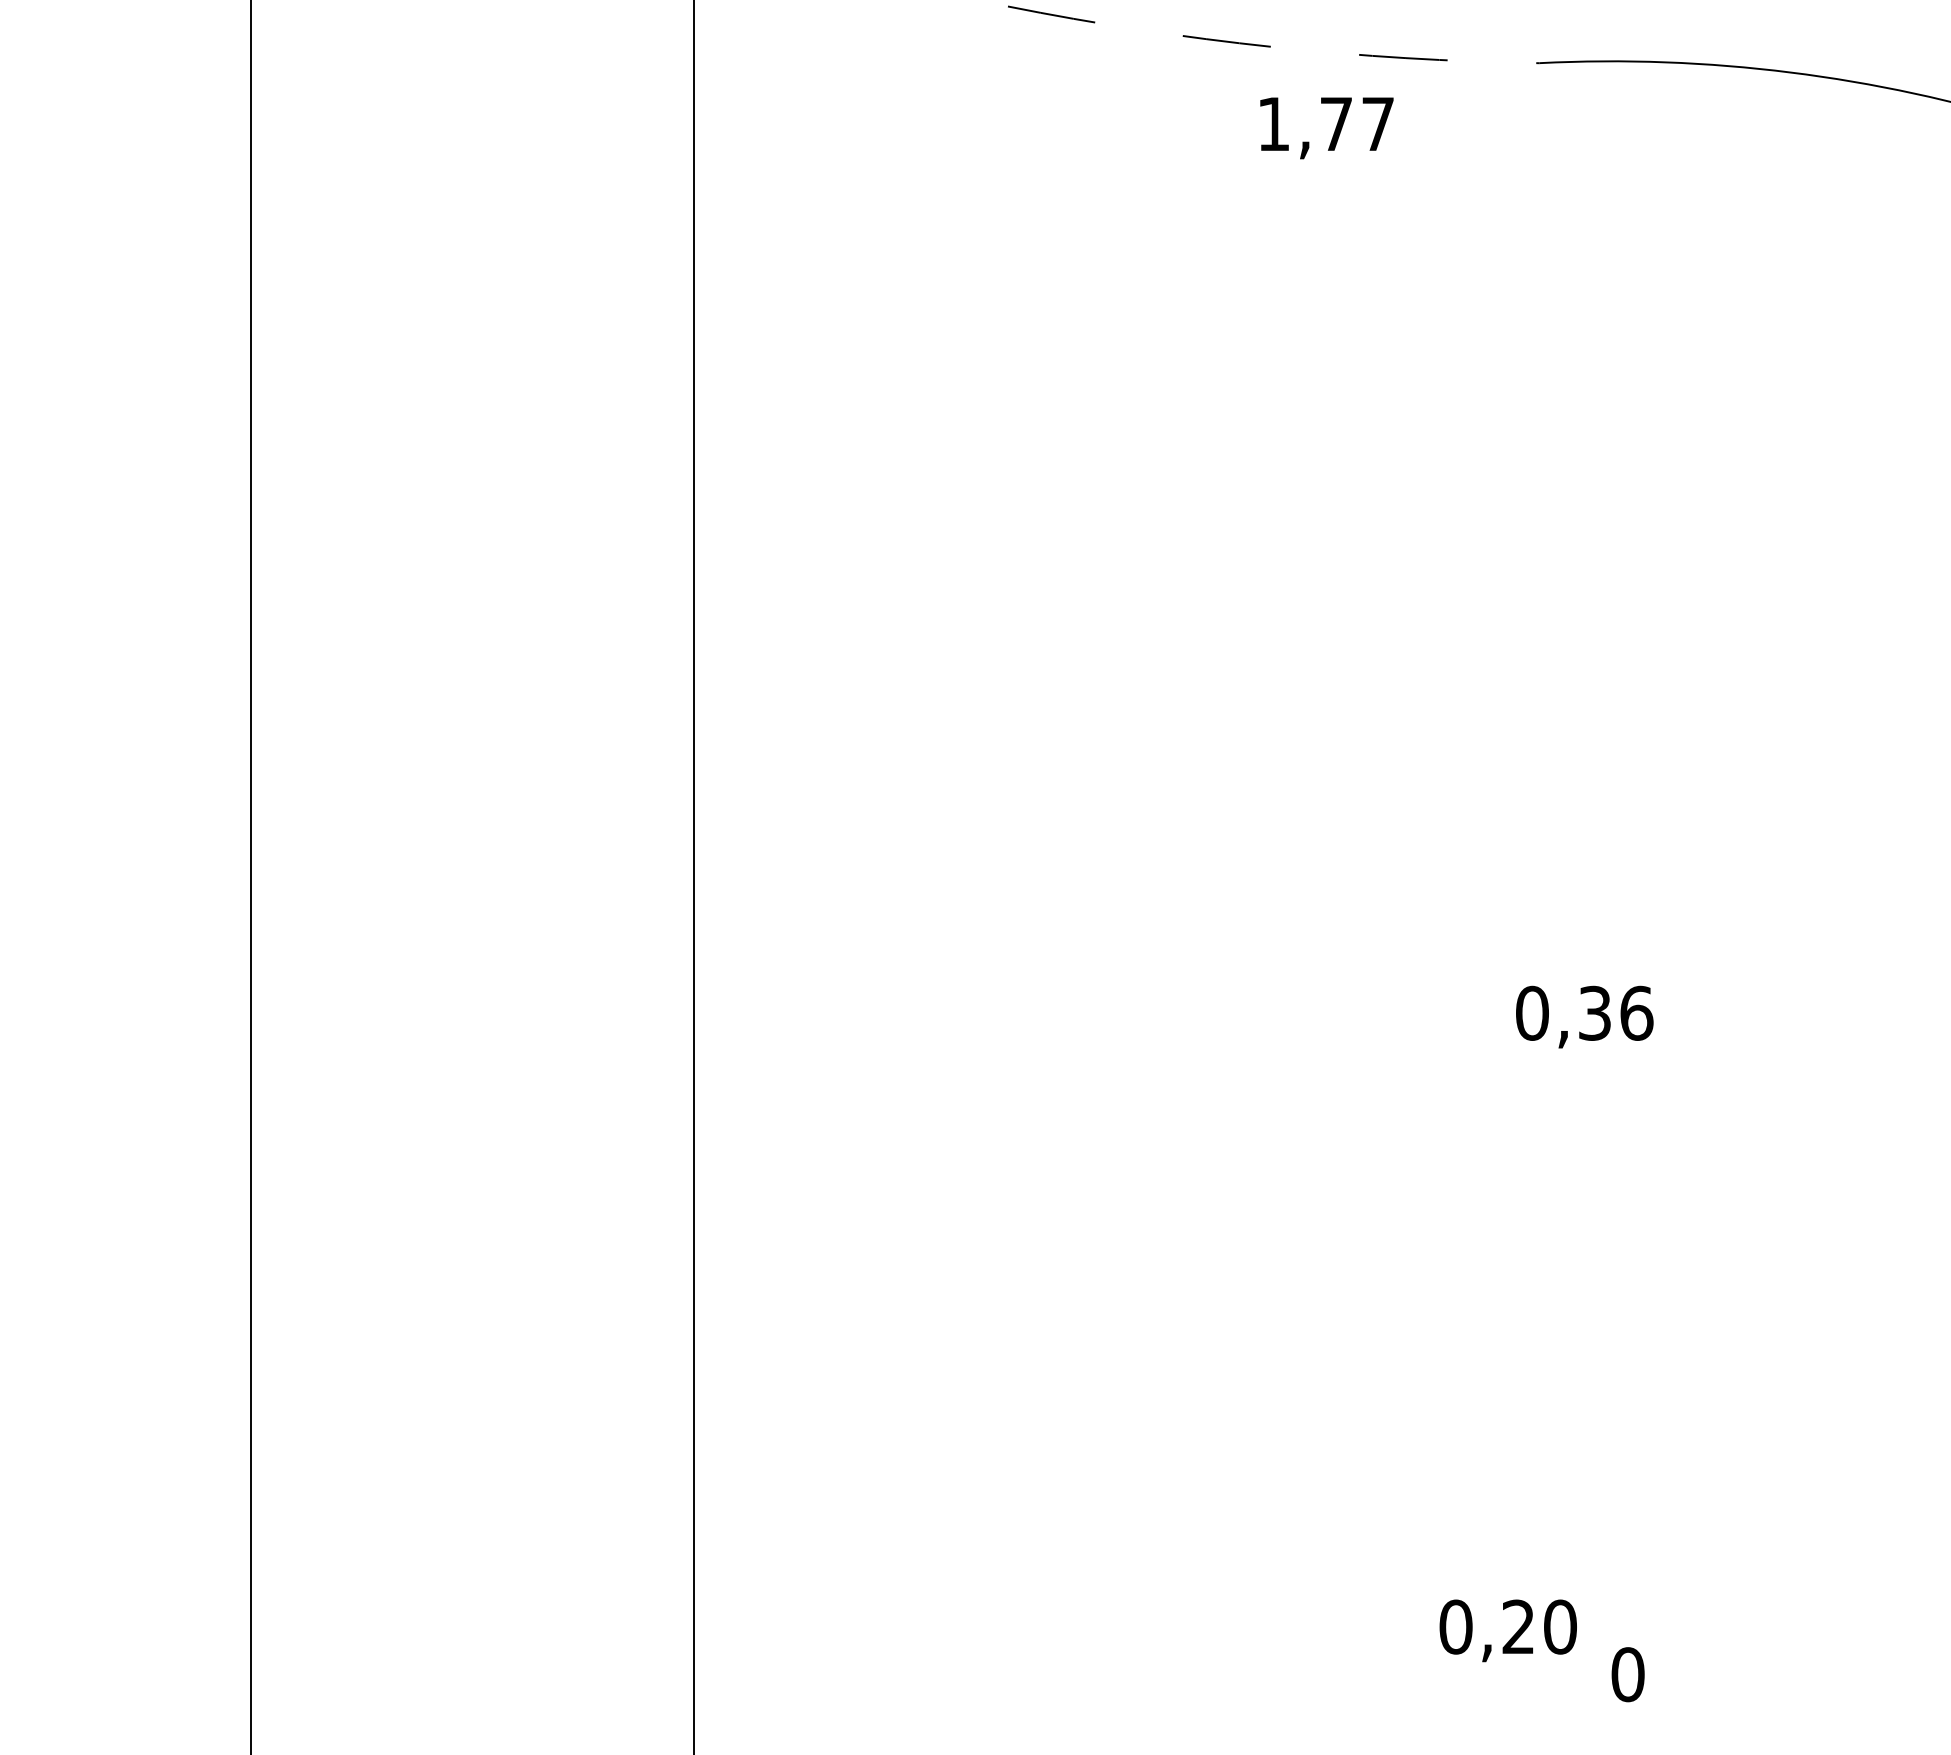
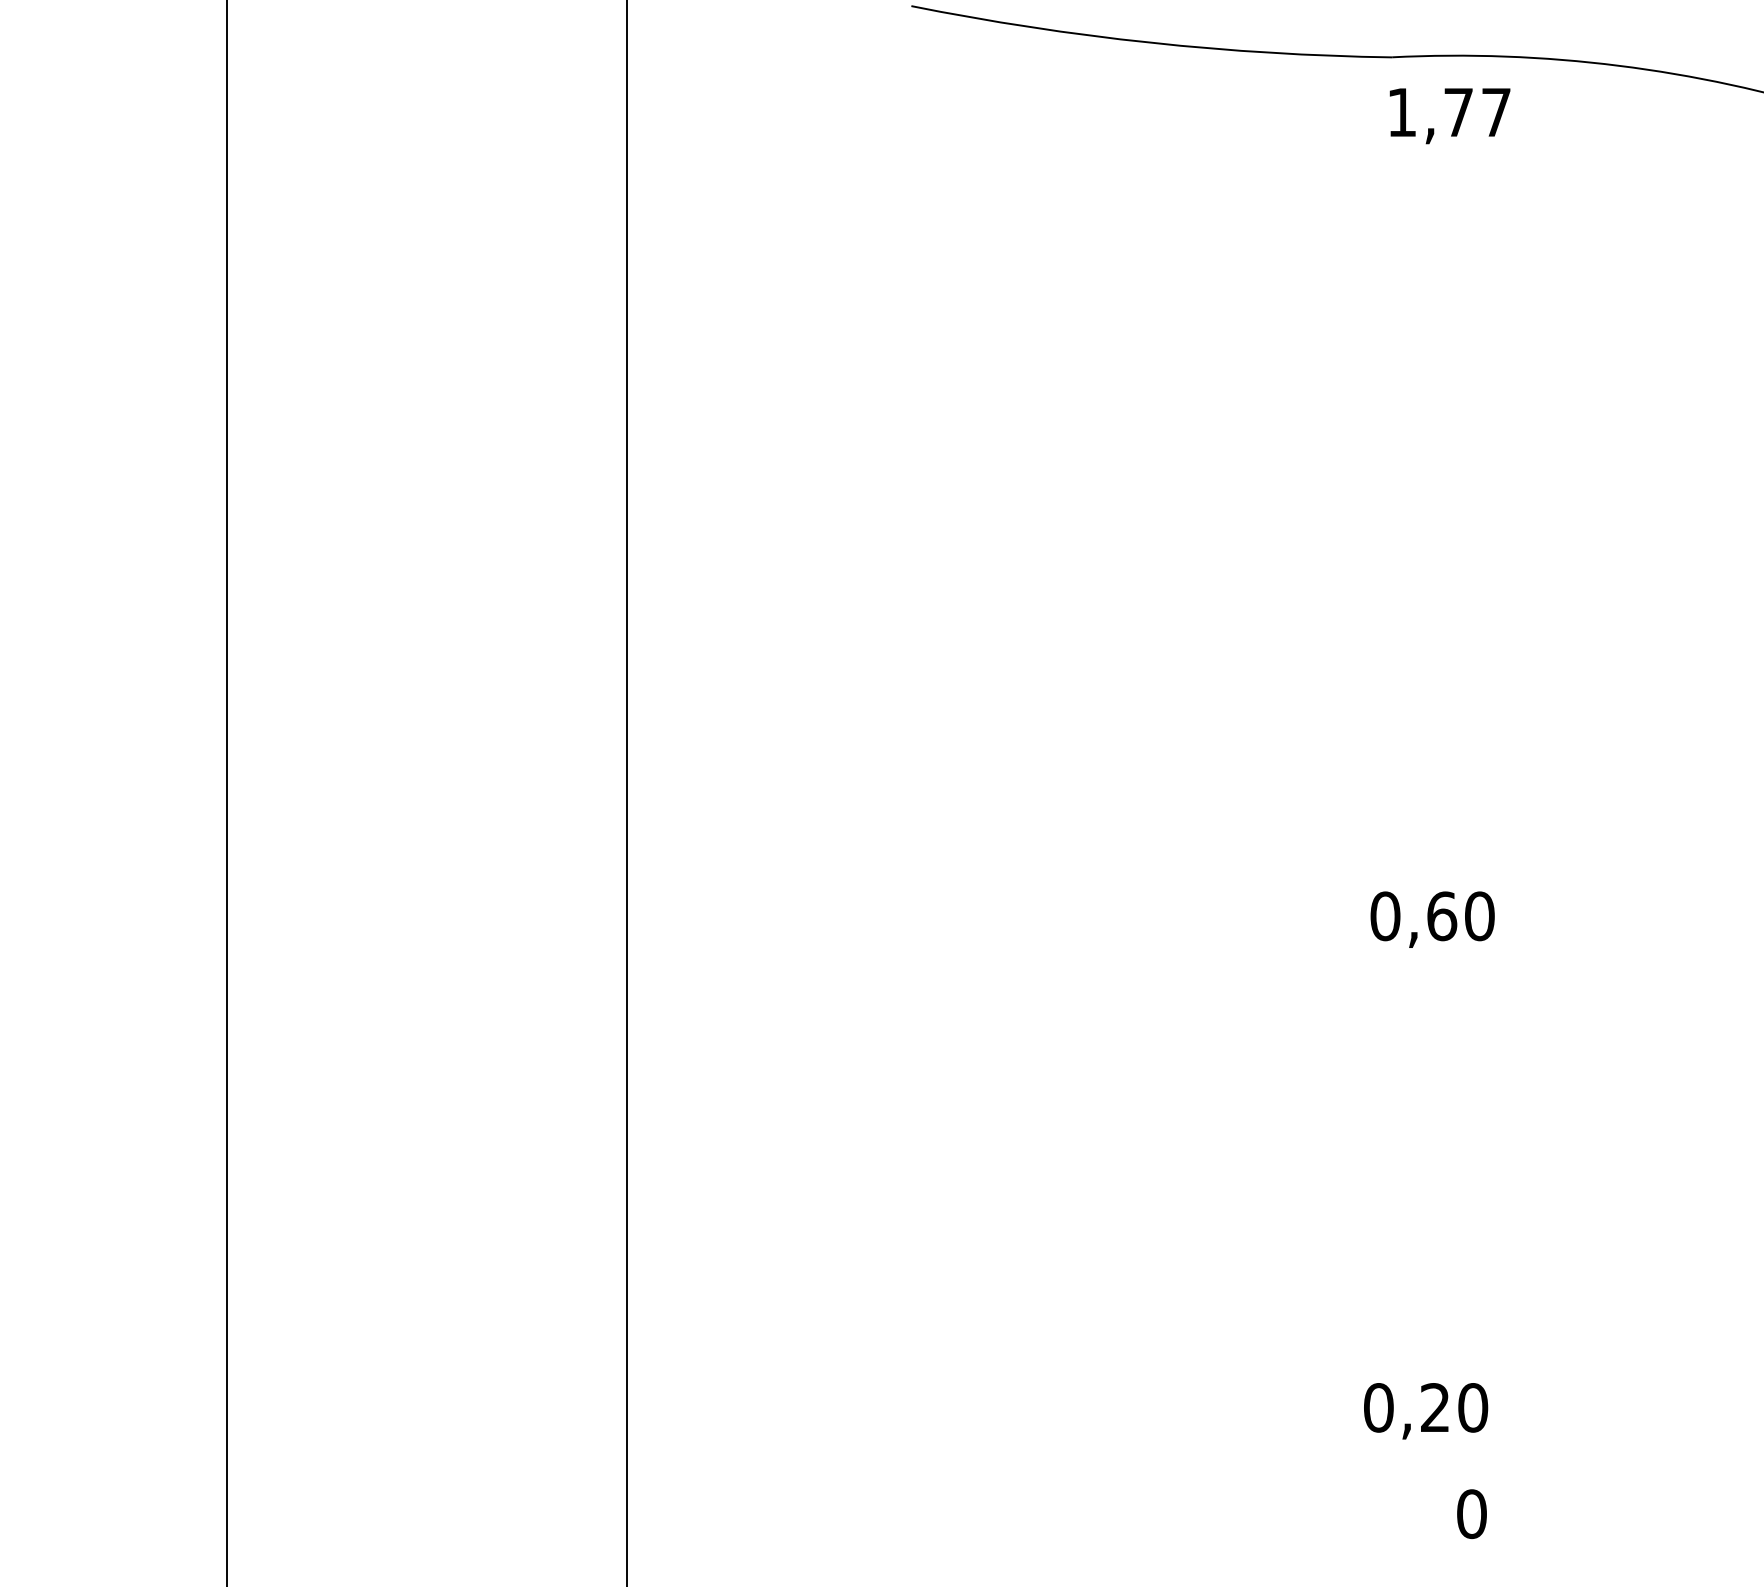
arc: (1272, 46) -> (1150, 42), dashed -> solid
text: (1326, 128) -> (1449, 116), moved
text: (1615, 1012) -> (1460, 915), 0,36 -> 0,60
text: (1507, 1630) -> (1425, 1410), moved

